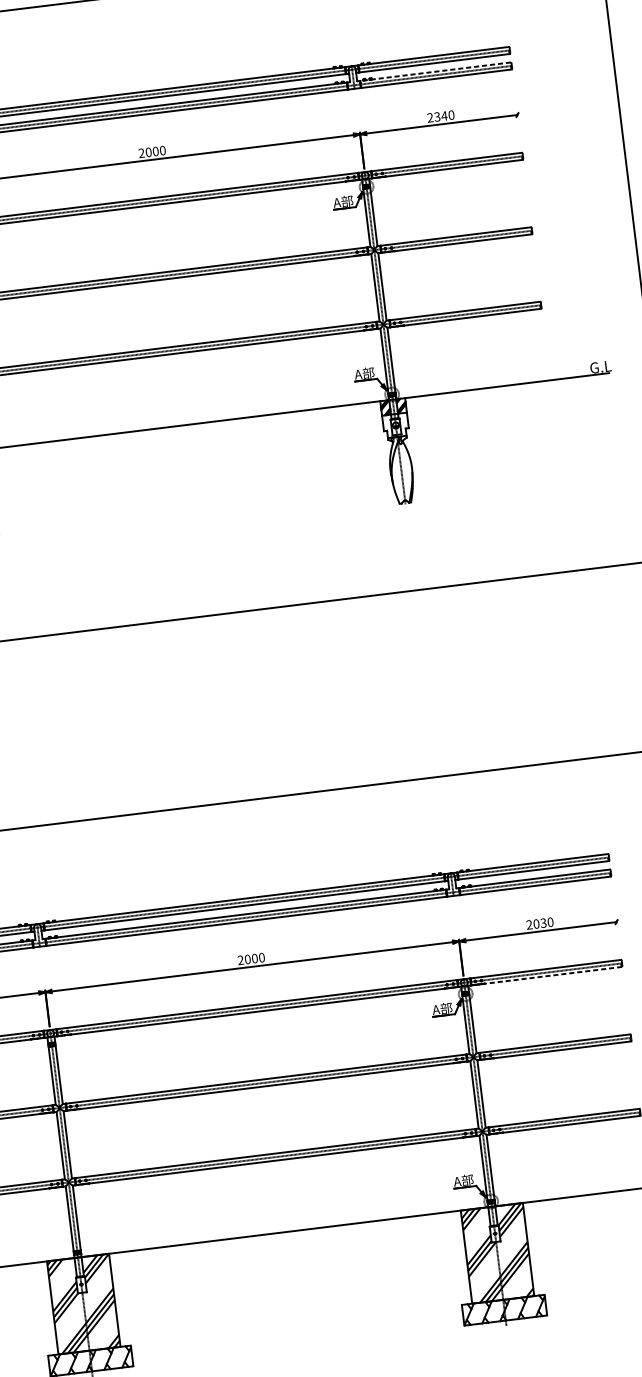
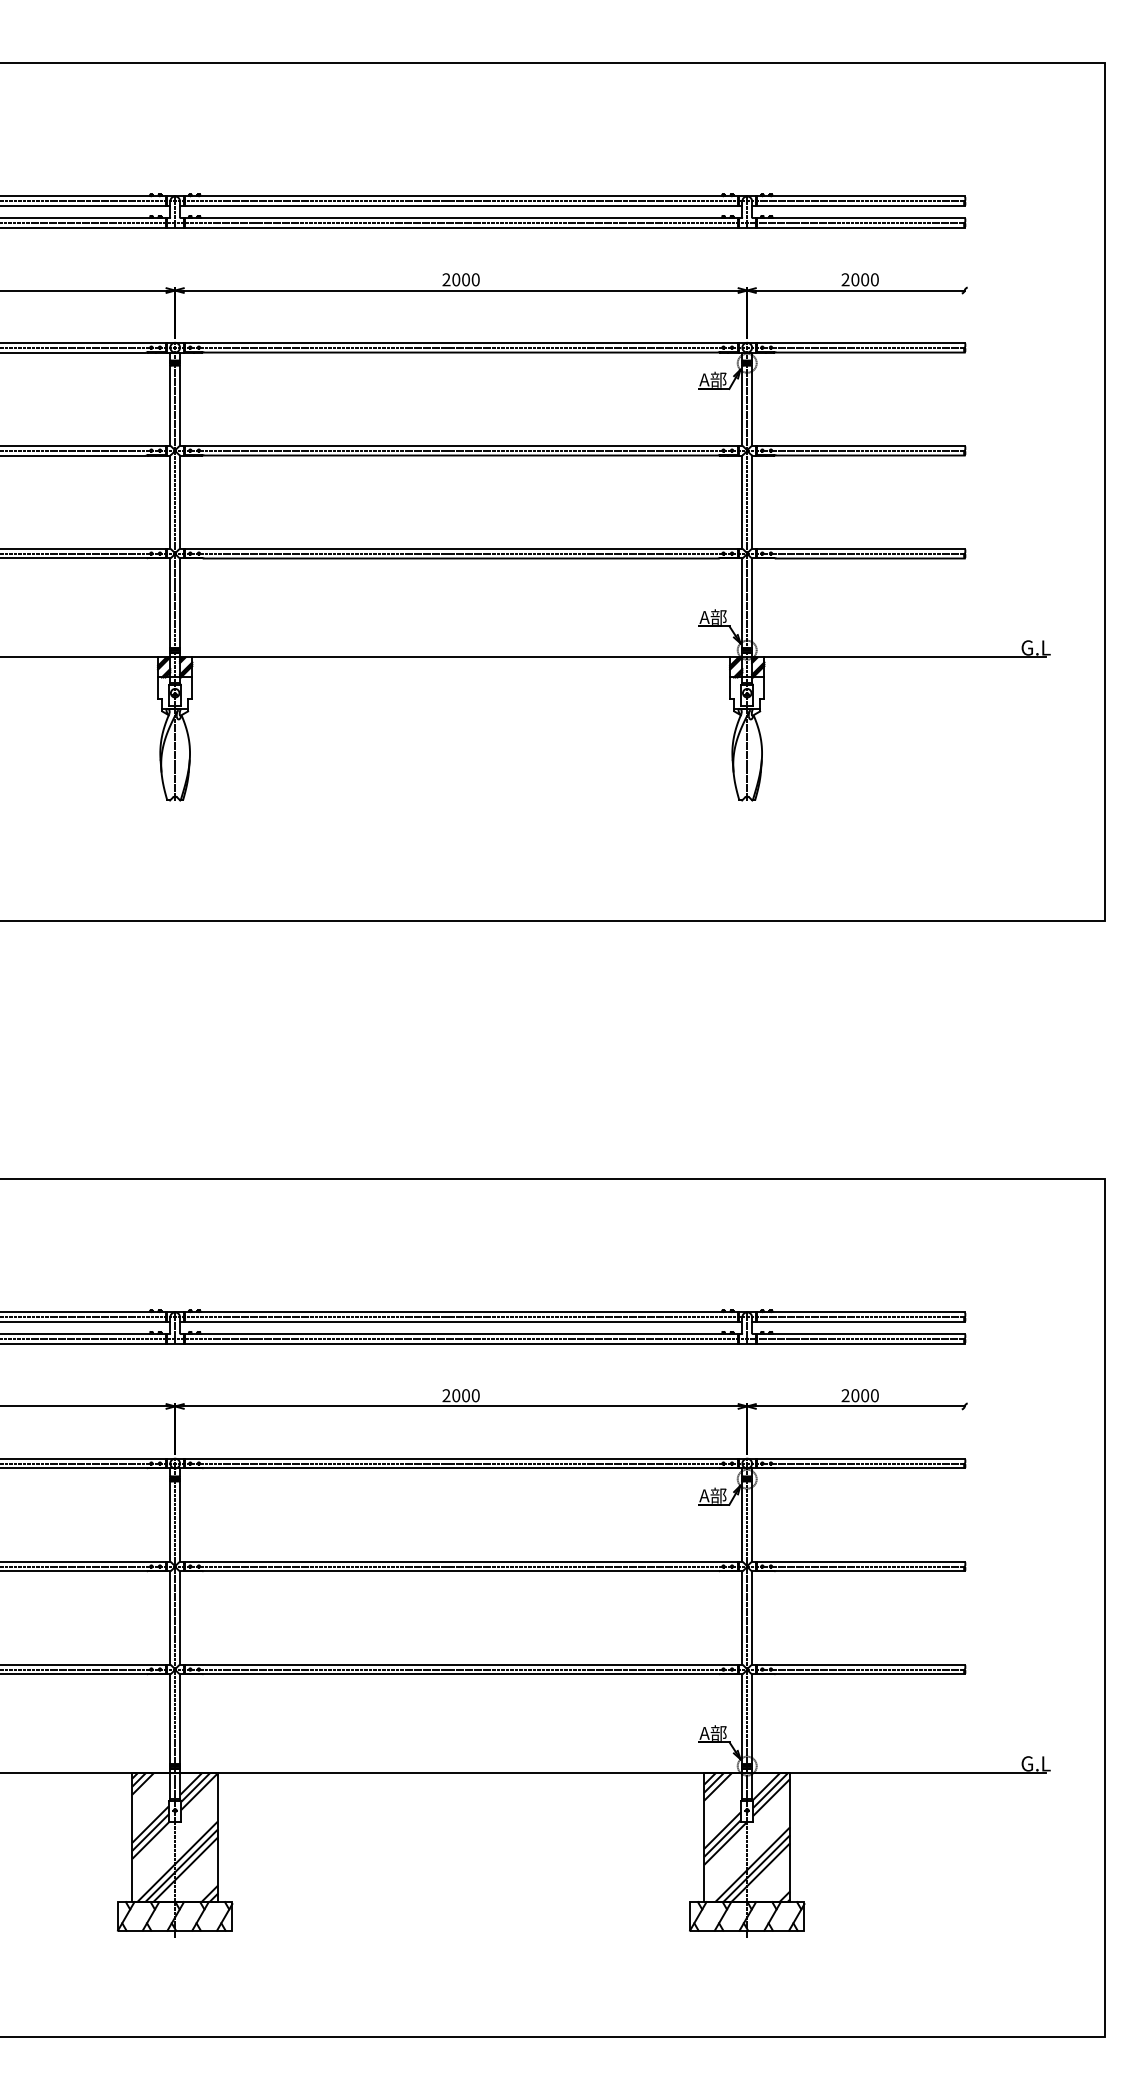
line: (435, 71) -> (860, 217), dashed -> solid
text: (441, 116) -> (860, 279), 2340 -> 2000
text: (543, 922) -> (865, 1395), 2030 -> 2000
line: (553, 975) -> (869, 1468), dashed -> solid

